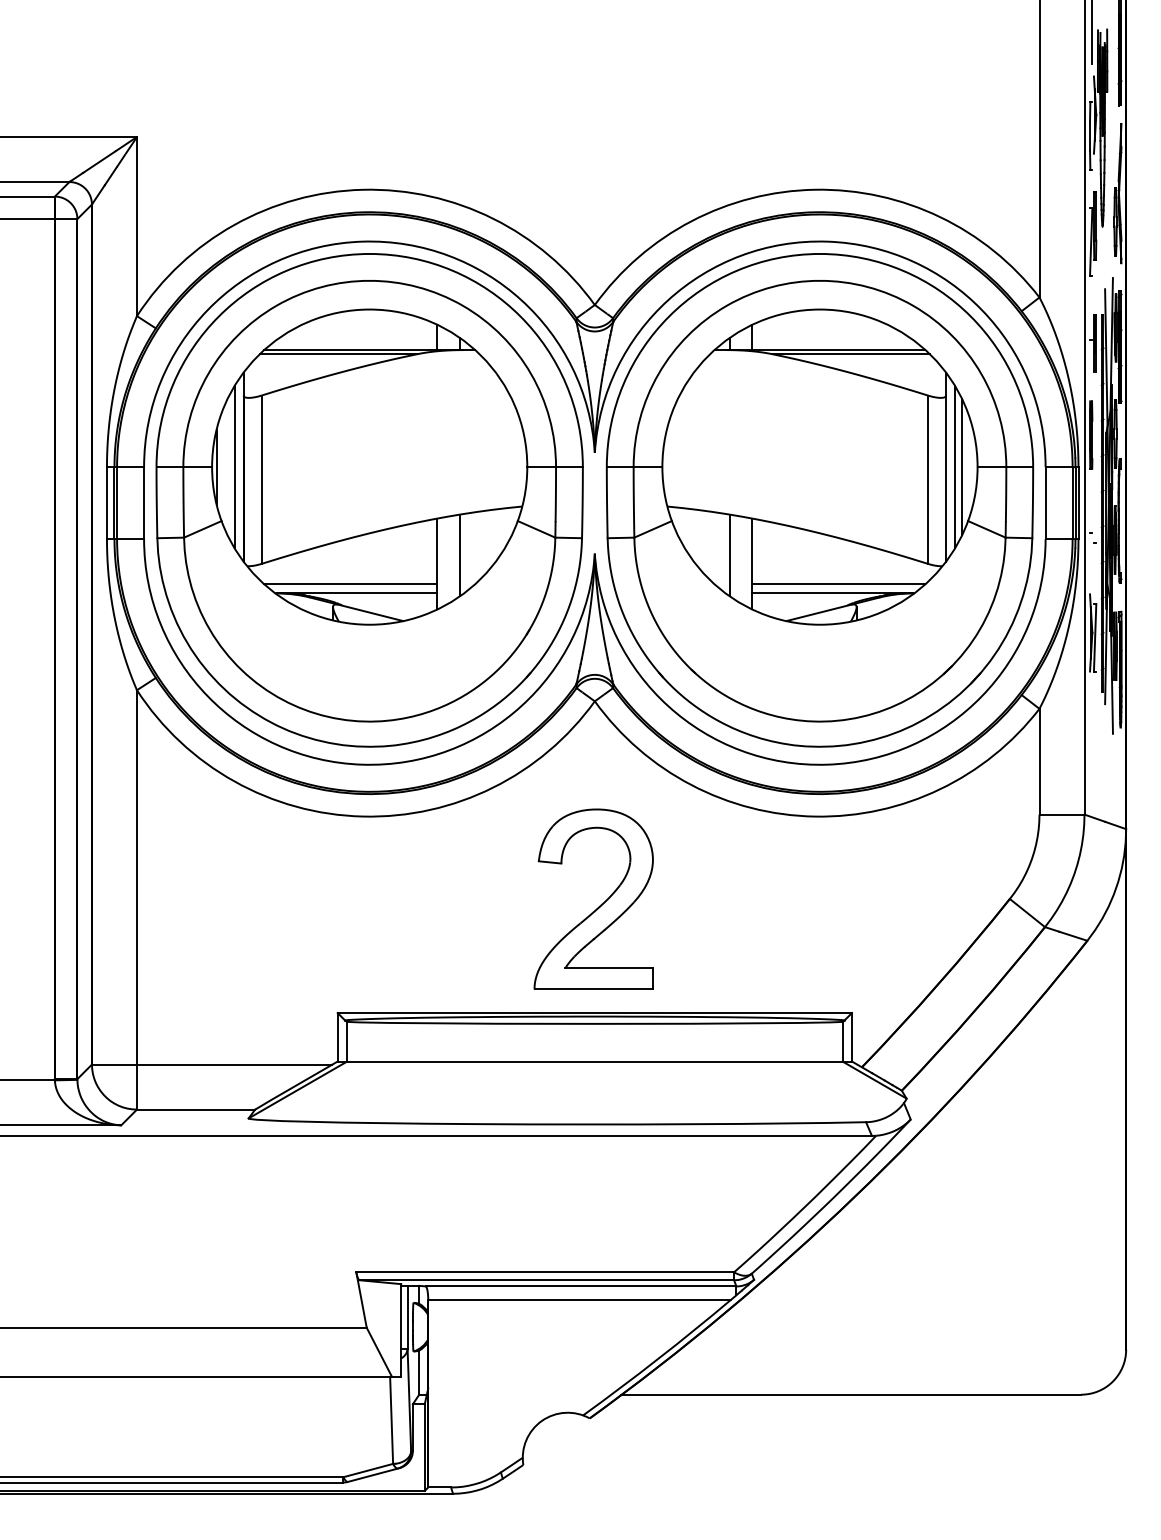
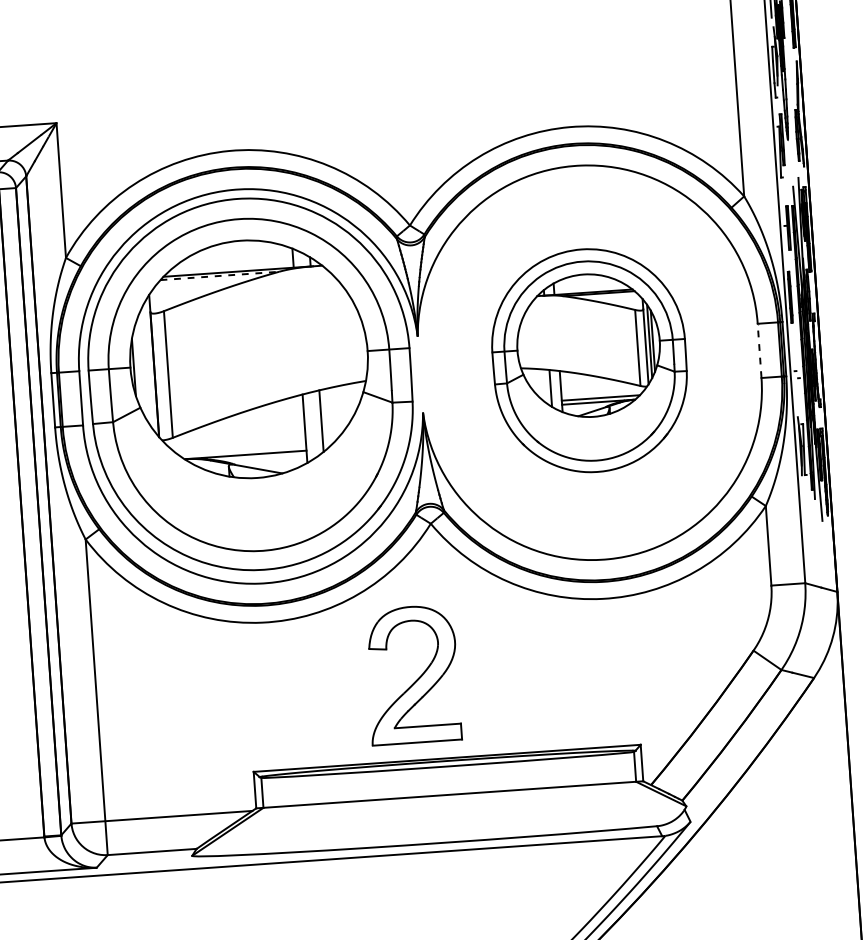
line: (338, 354) -> (219, 276), solid -> dashed
line: (234, 467) -> (147, 366), removed
part: (819, 500) -> (589, 360), size x0.6
line: (1045, 502) -> (759, 350), solid -> dashed
line: (350, 584) -> (240, 448), removed
part: (600, 904) -> (417, 678), moved

